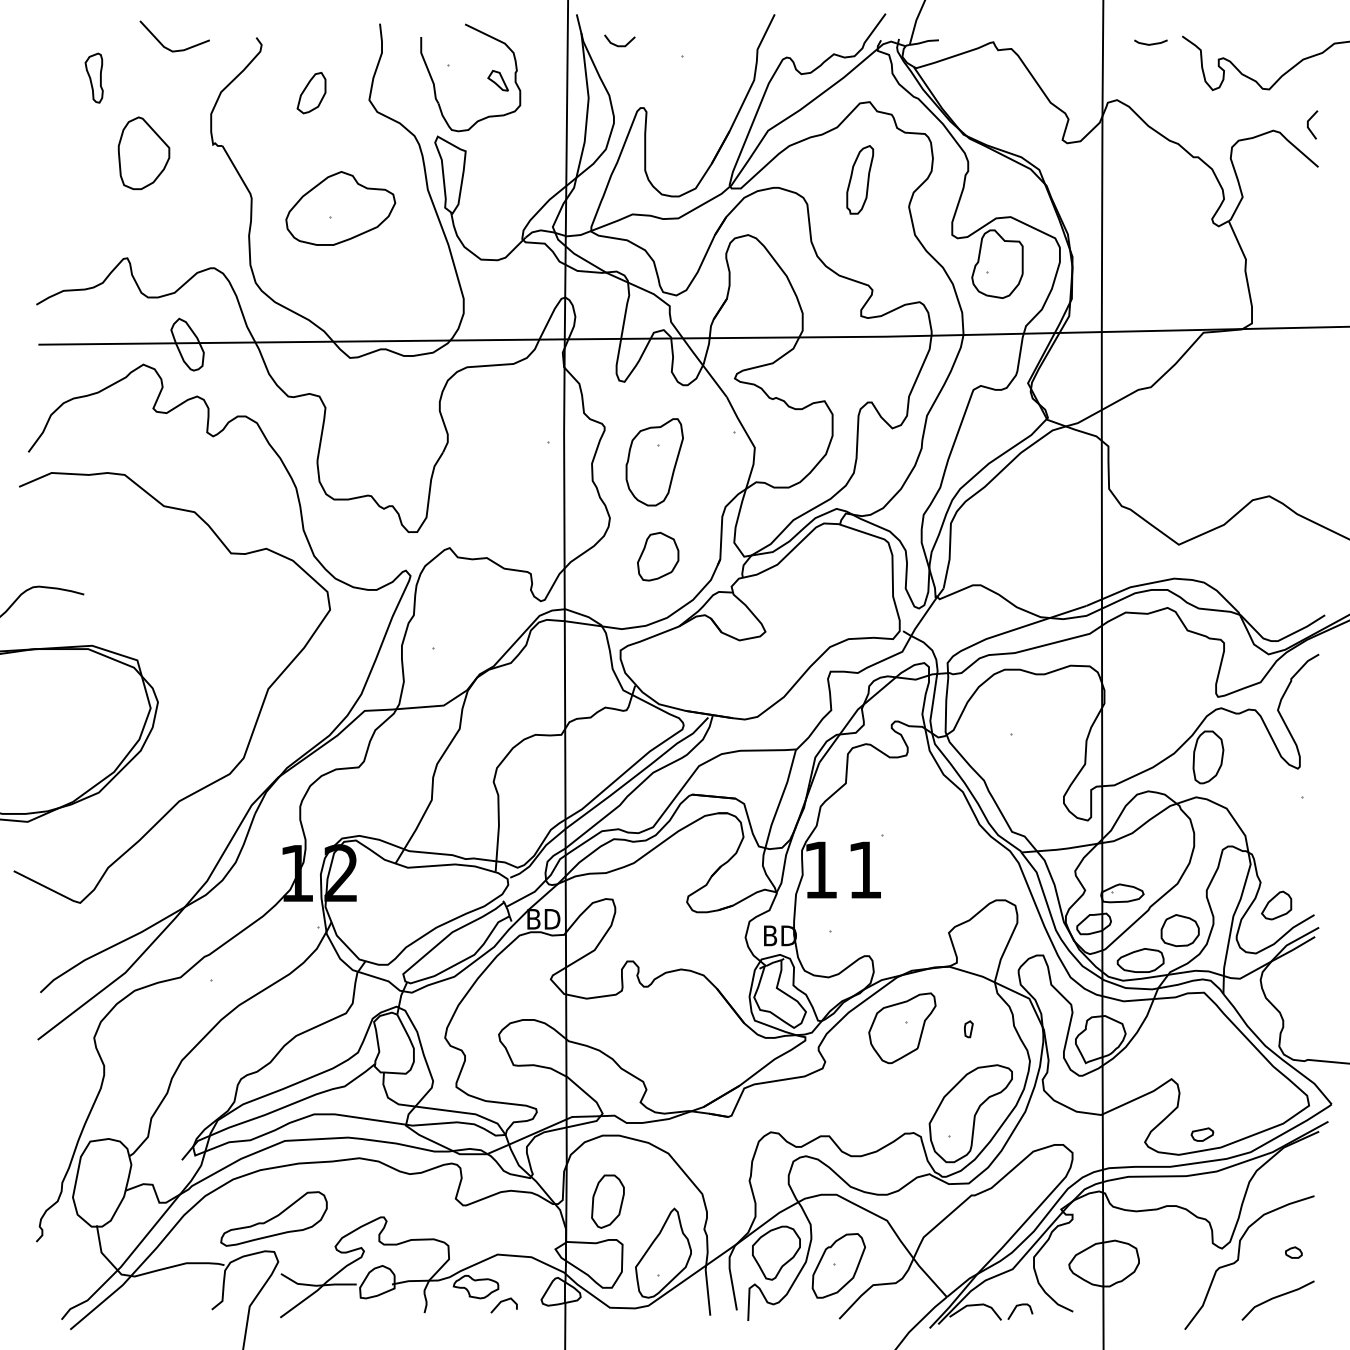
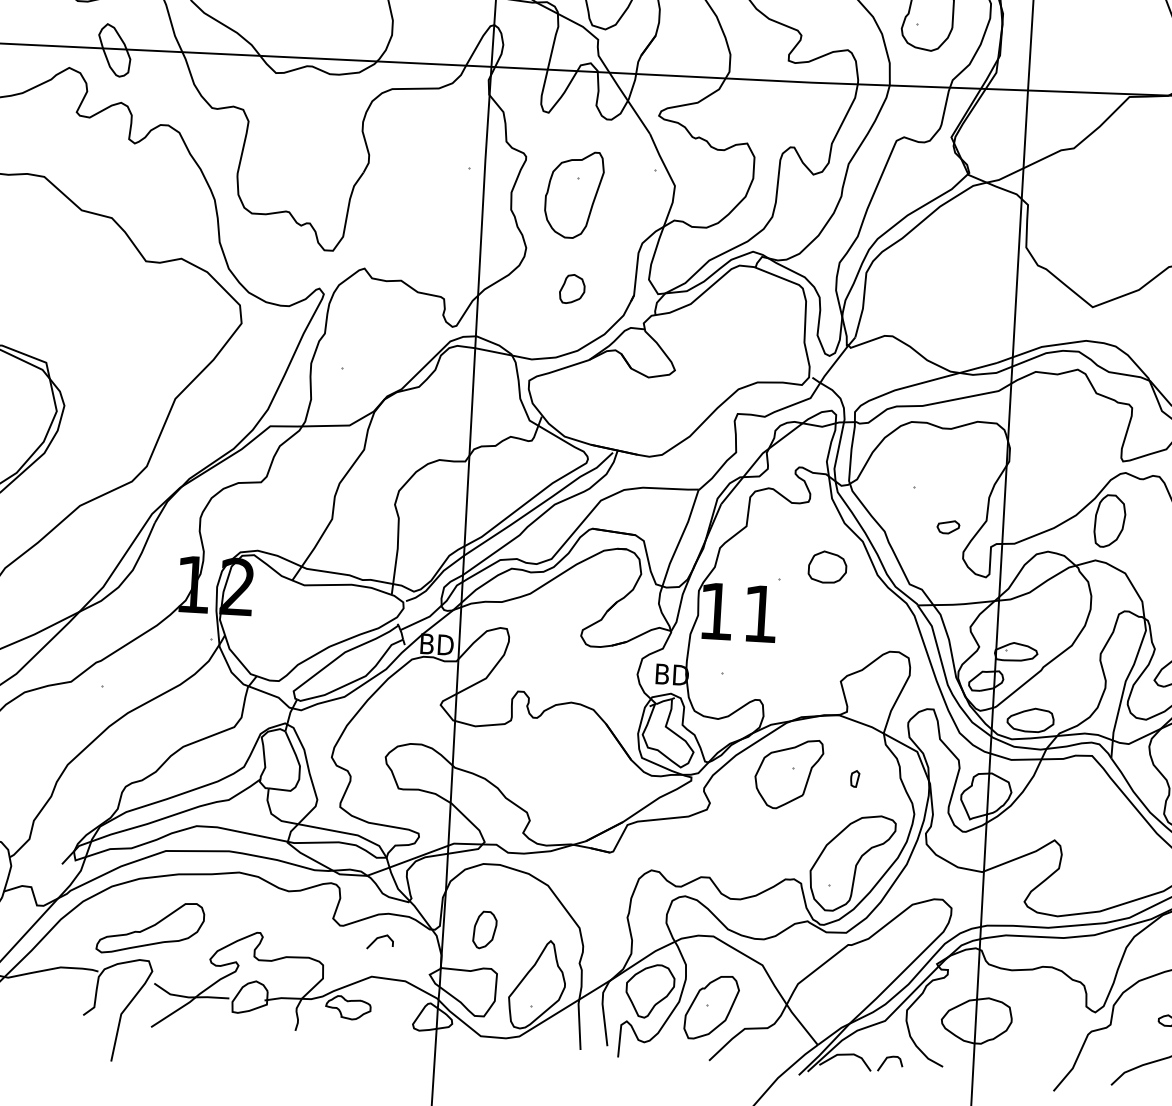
part: (658, 556) -> (572, 289), size x0.6
part: (1179, 930) -> (826, 567), moved
part: (1202, 1134) -> (948, 527), moved
part: (607, 1201) -> (484, 930), size x0.7
line: (502, 1302) -> (378, 938), moved

